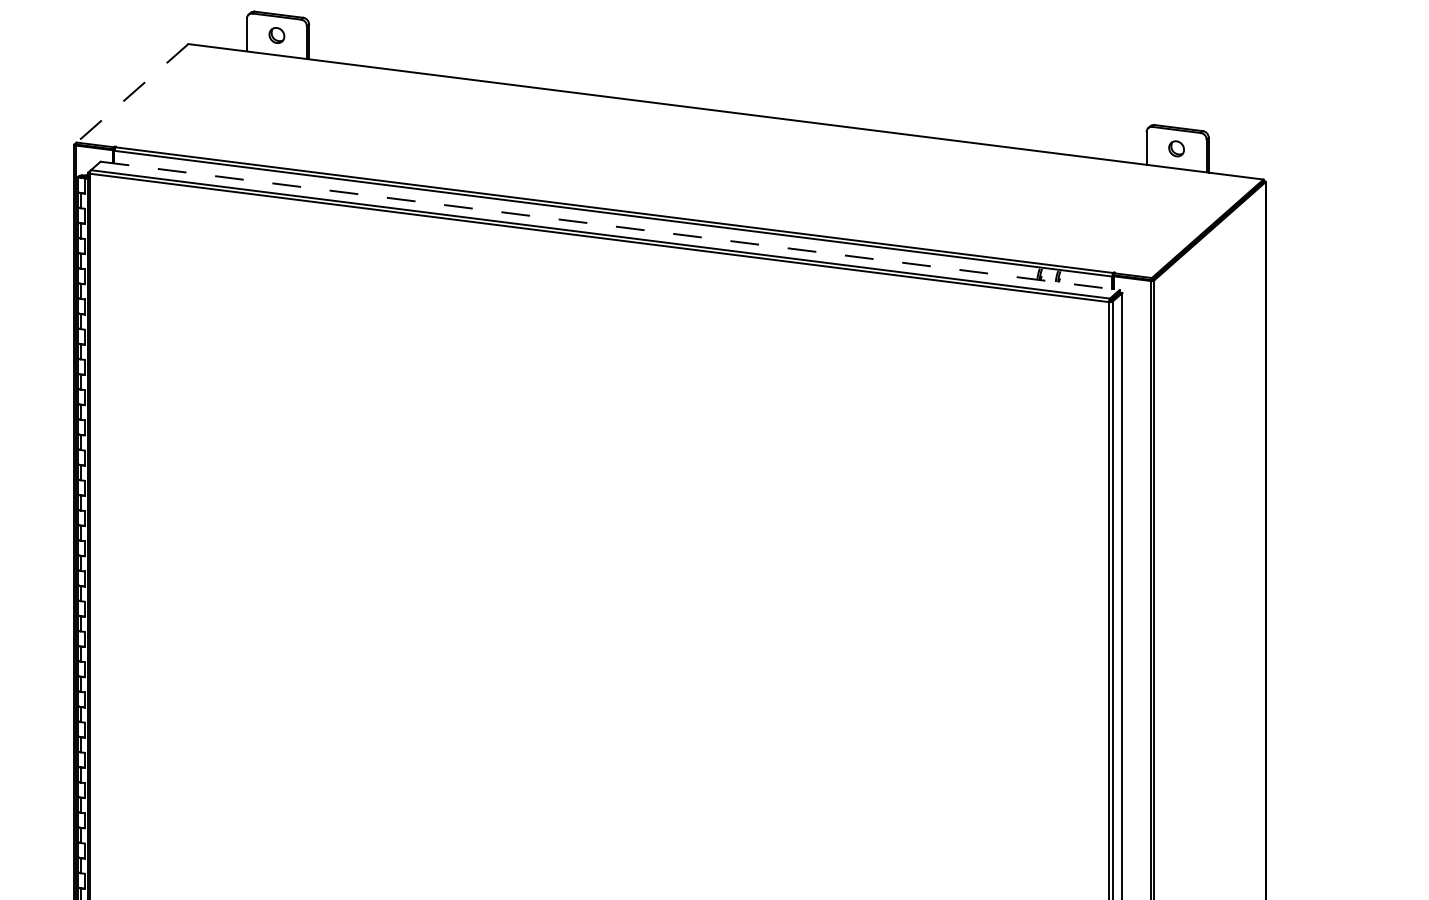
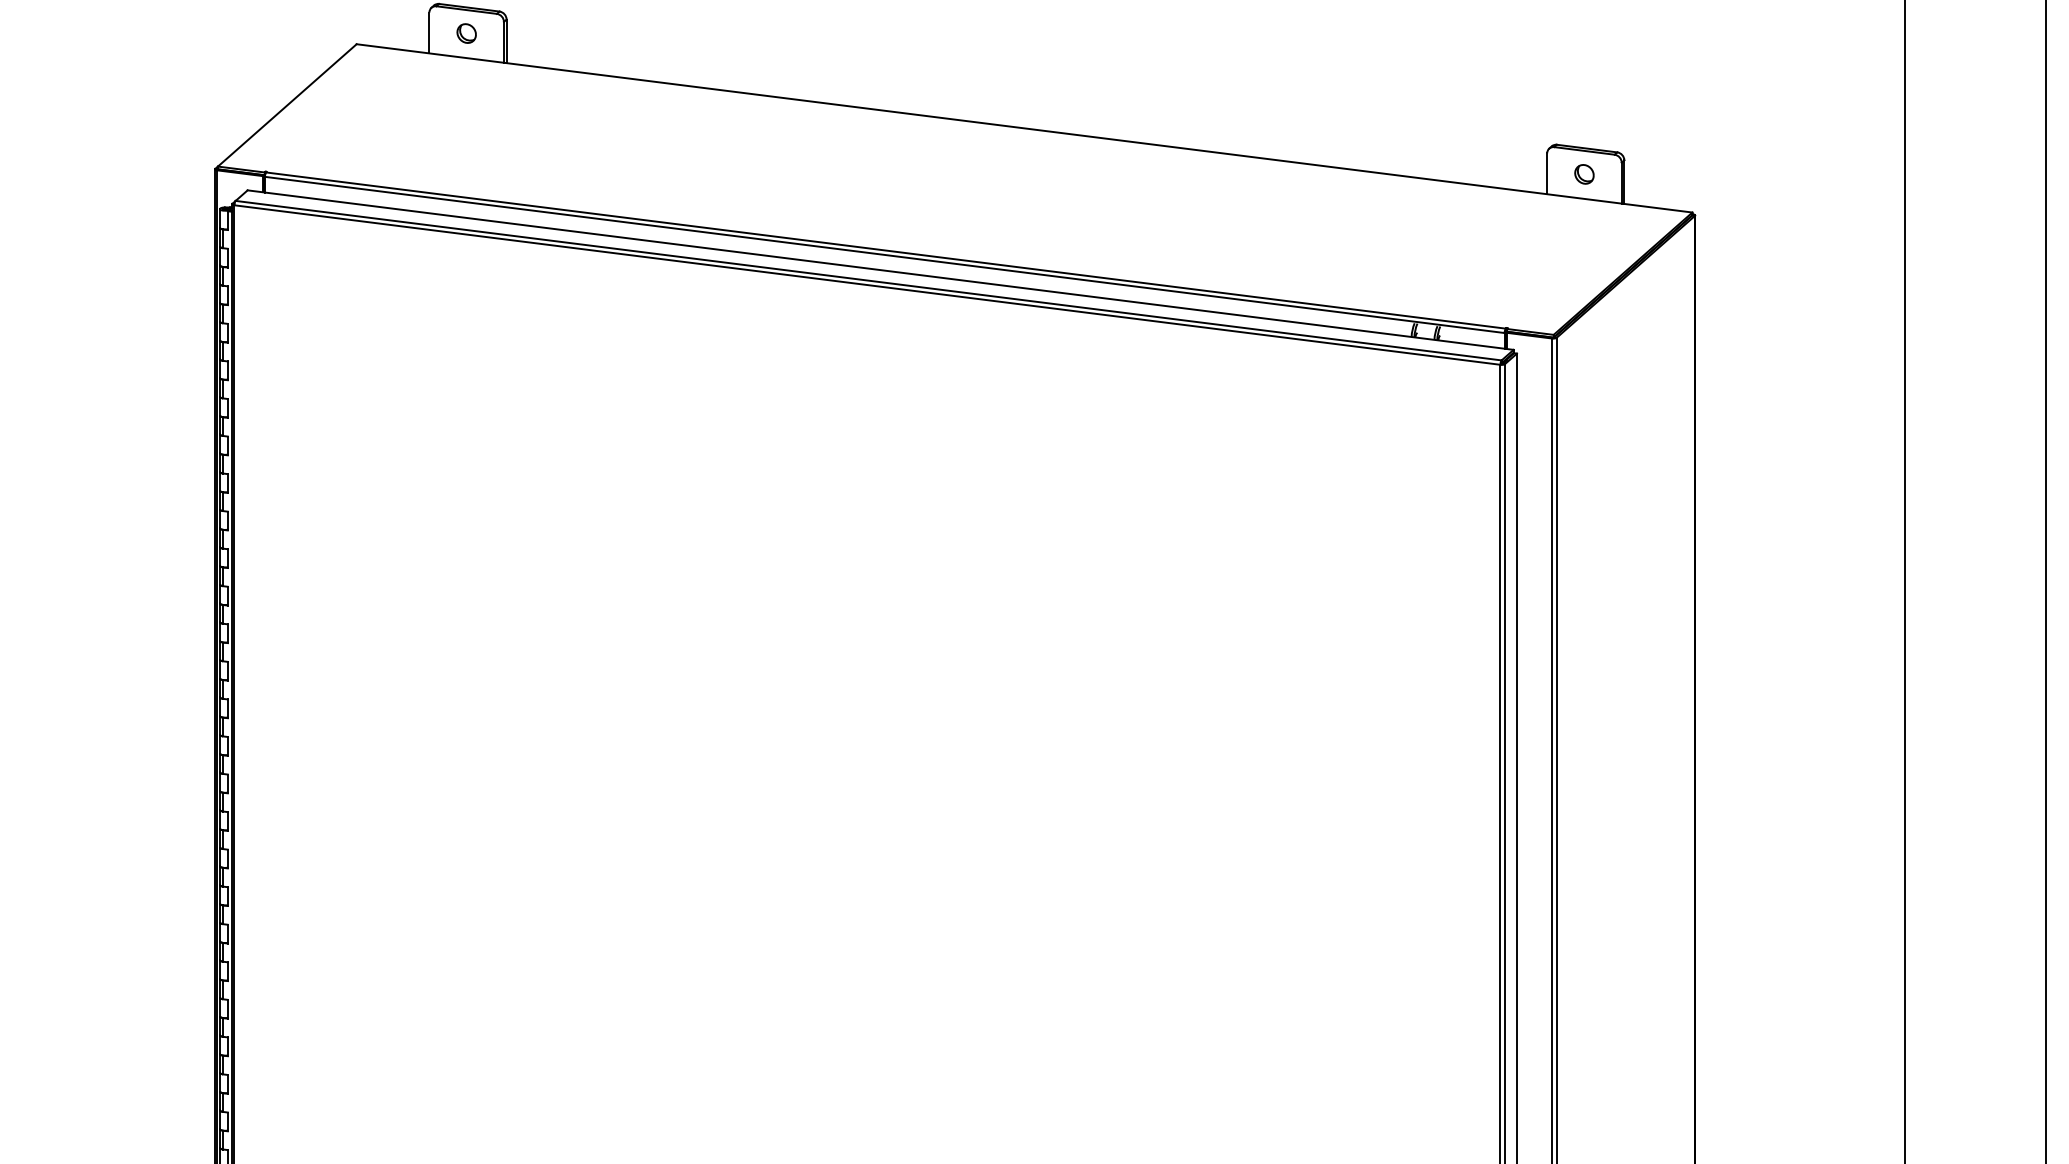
line: (131, 93) -> (286, 105), dashed -> solid
line: (609, 226) -> (880, 270), dashed -> solid

